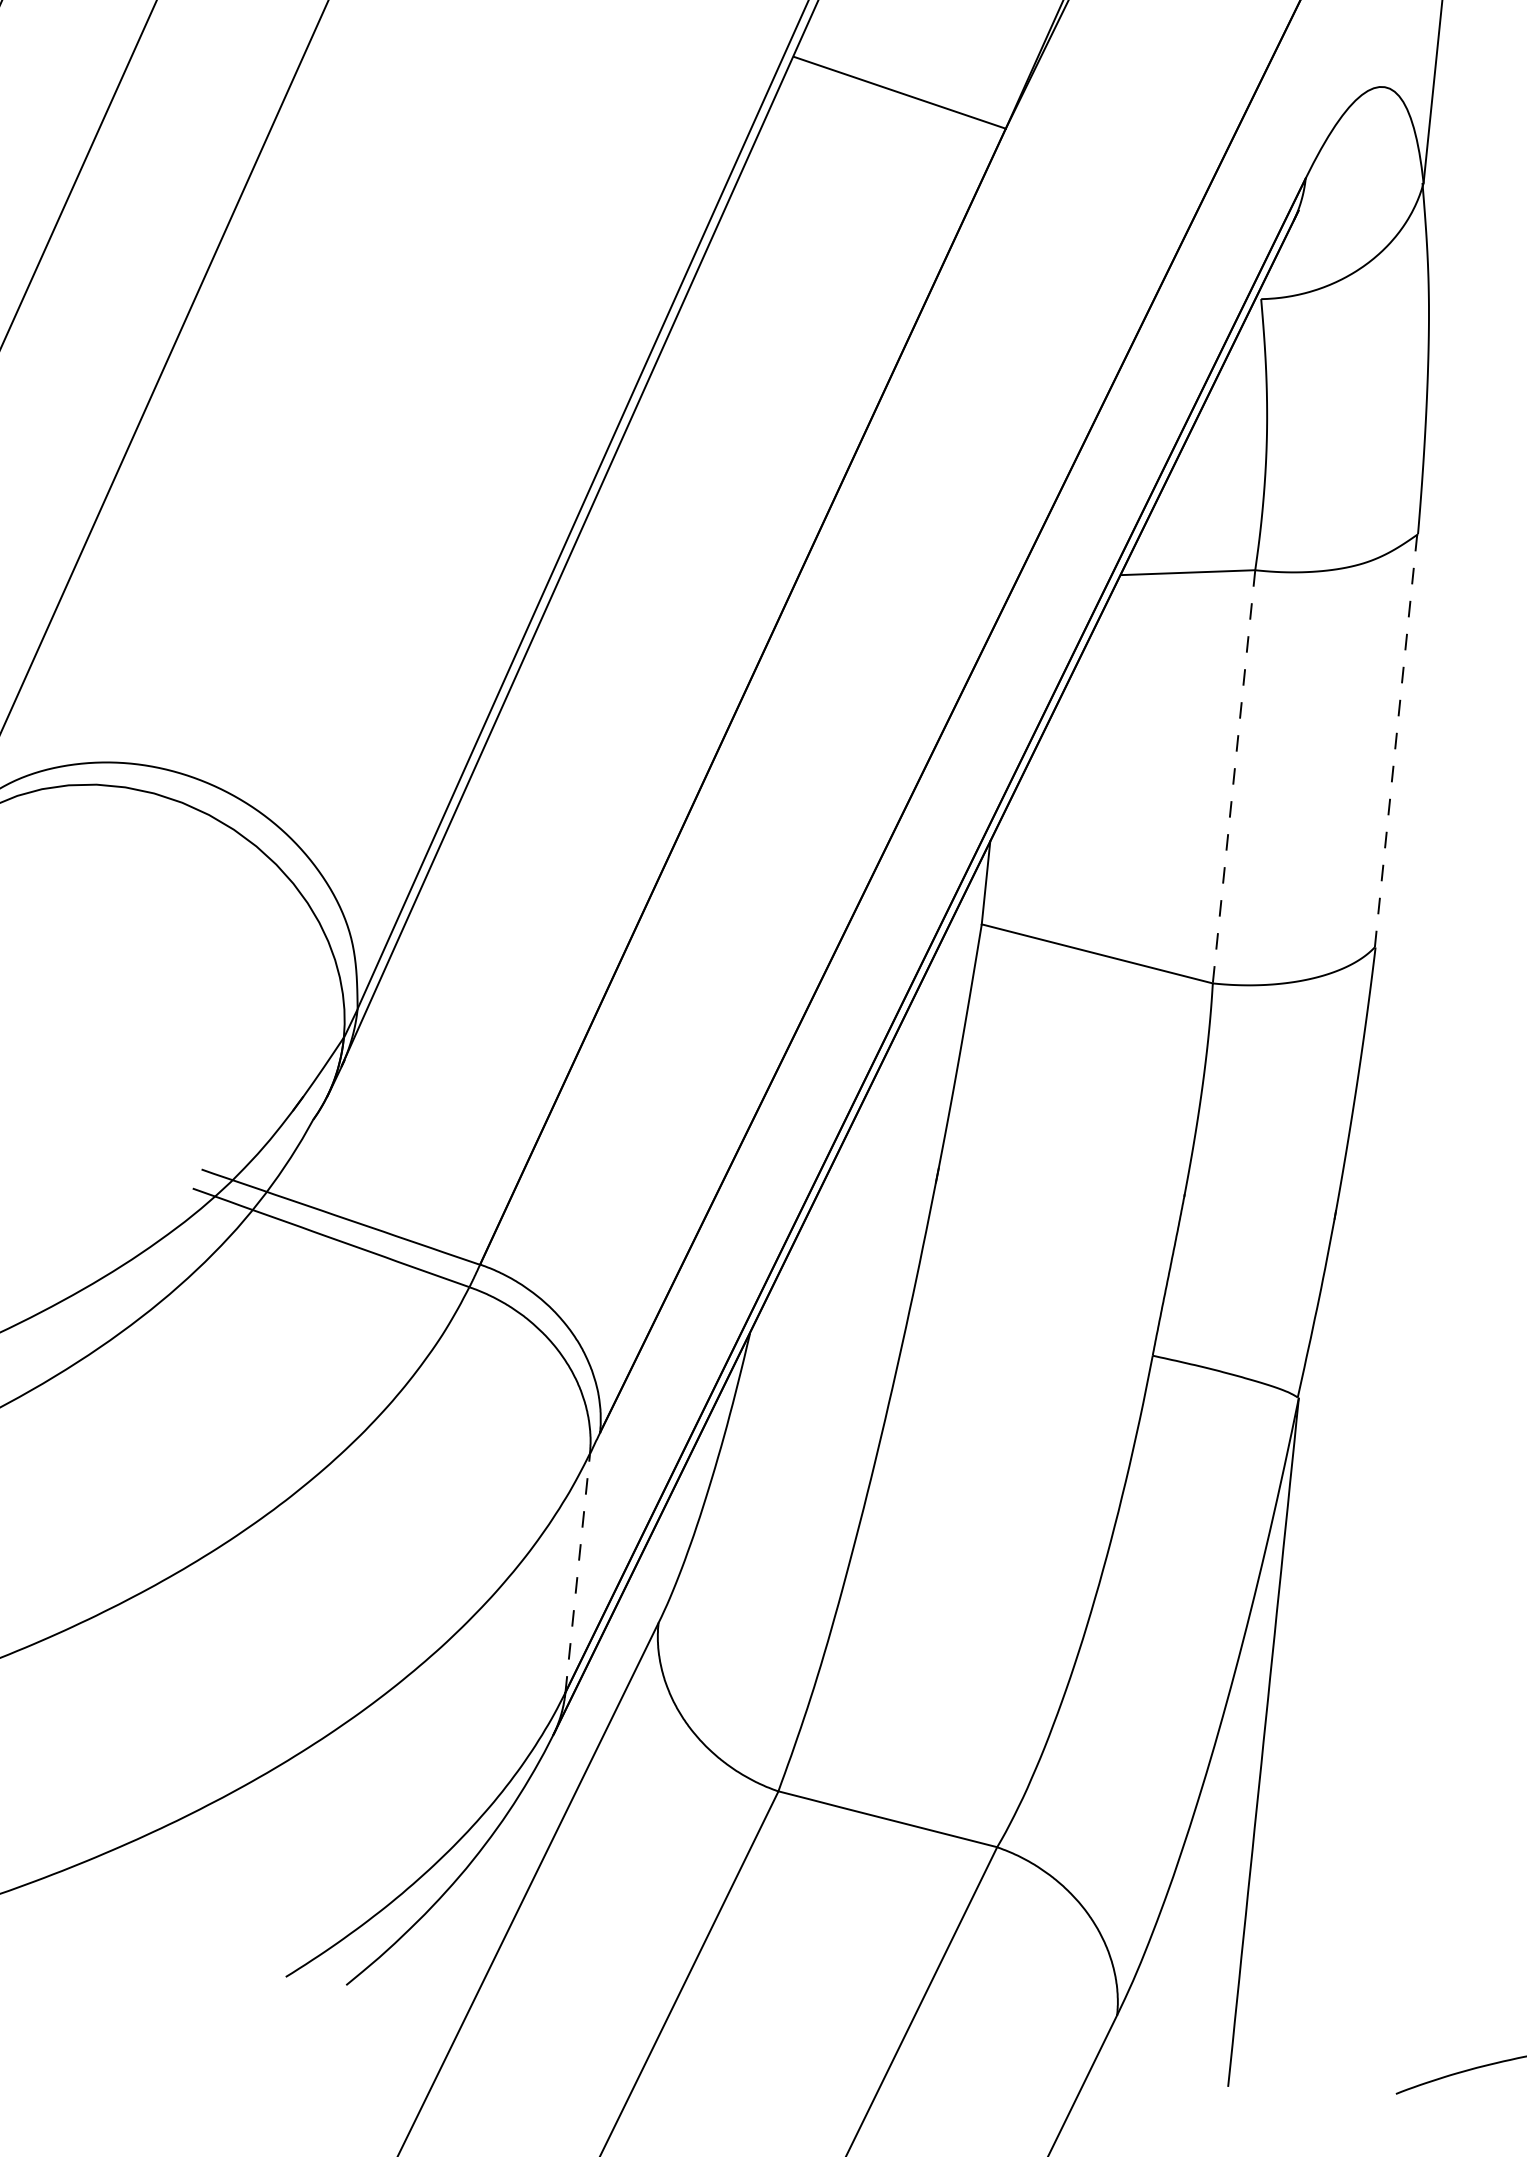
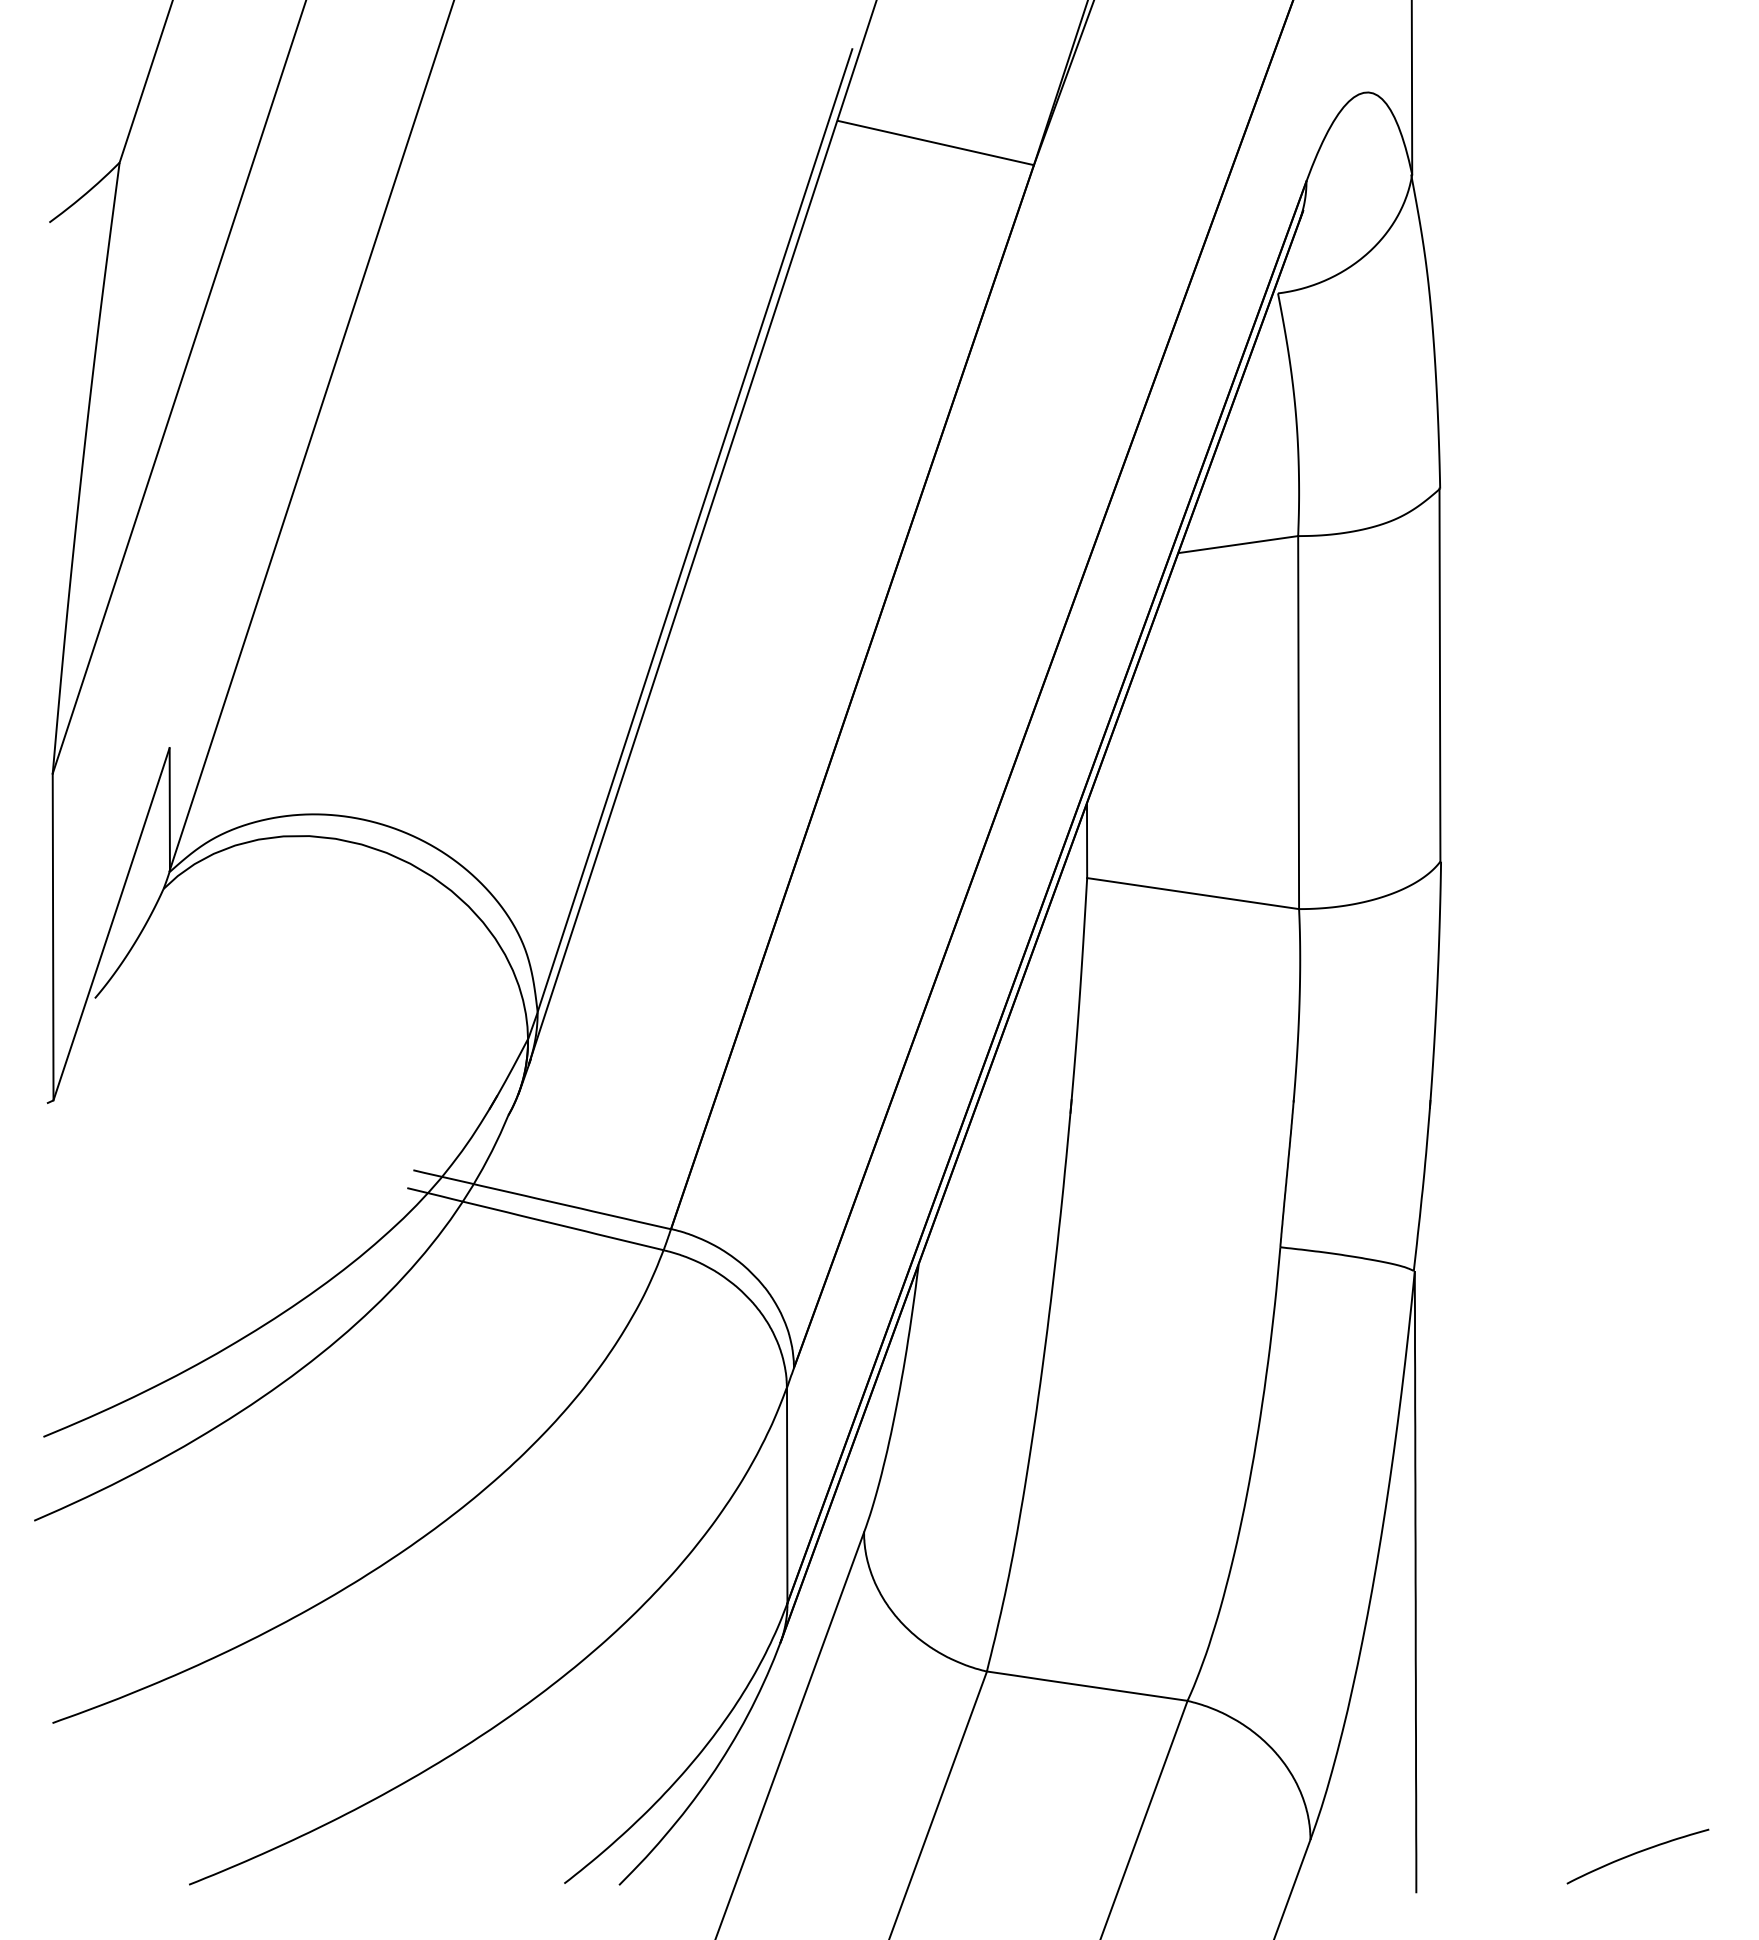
line: (1395, 741) -> (1439, 675), dashed -> solid
line: (1233, 776) -> (1298, 722), dashed -> solid
line: (578, 1573) -> (787, 1495), dashed -> solid

